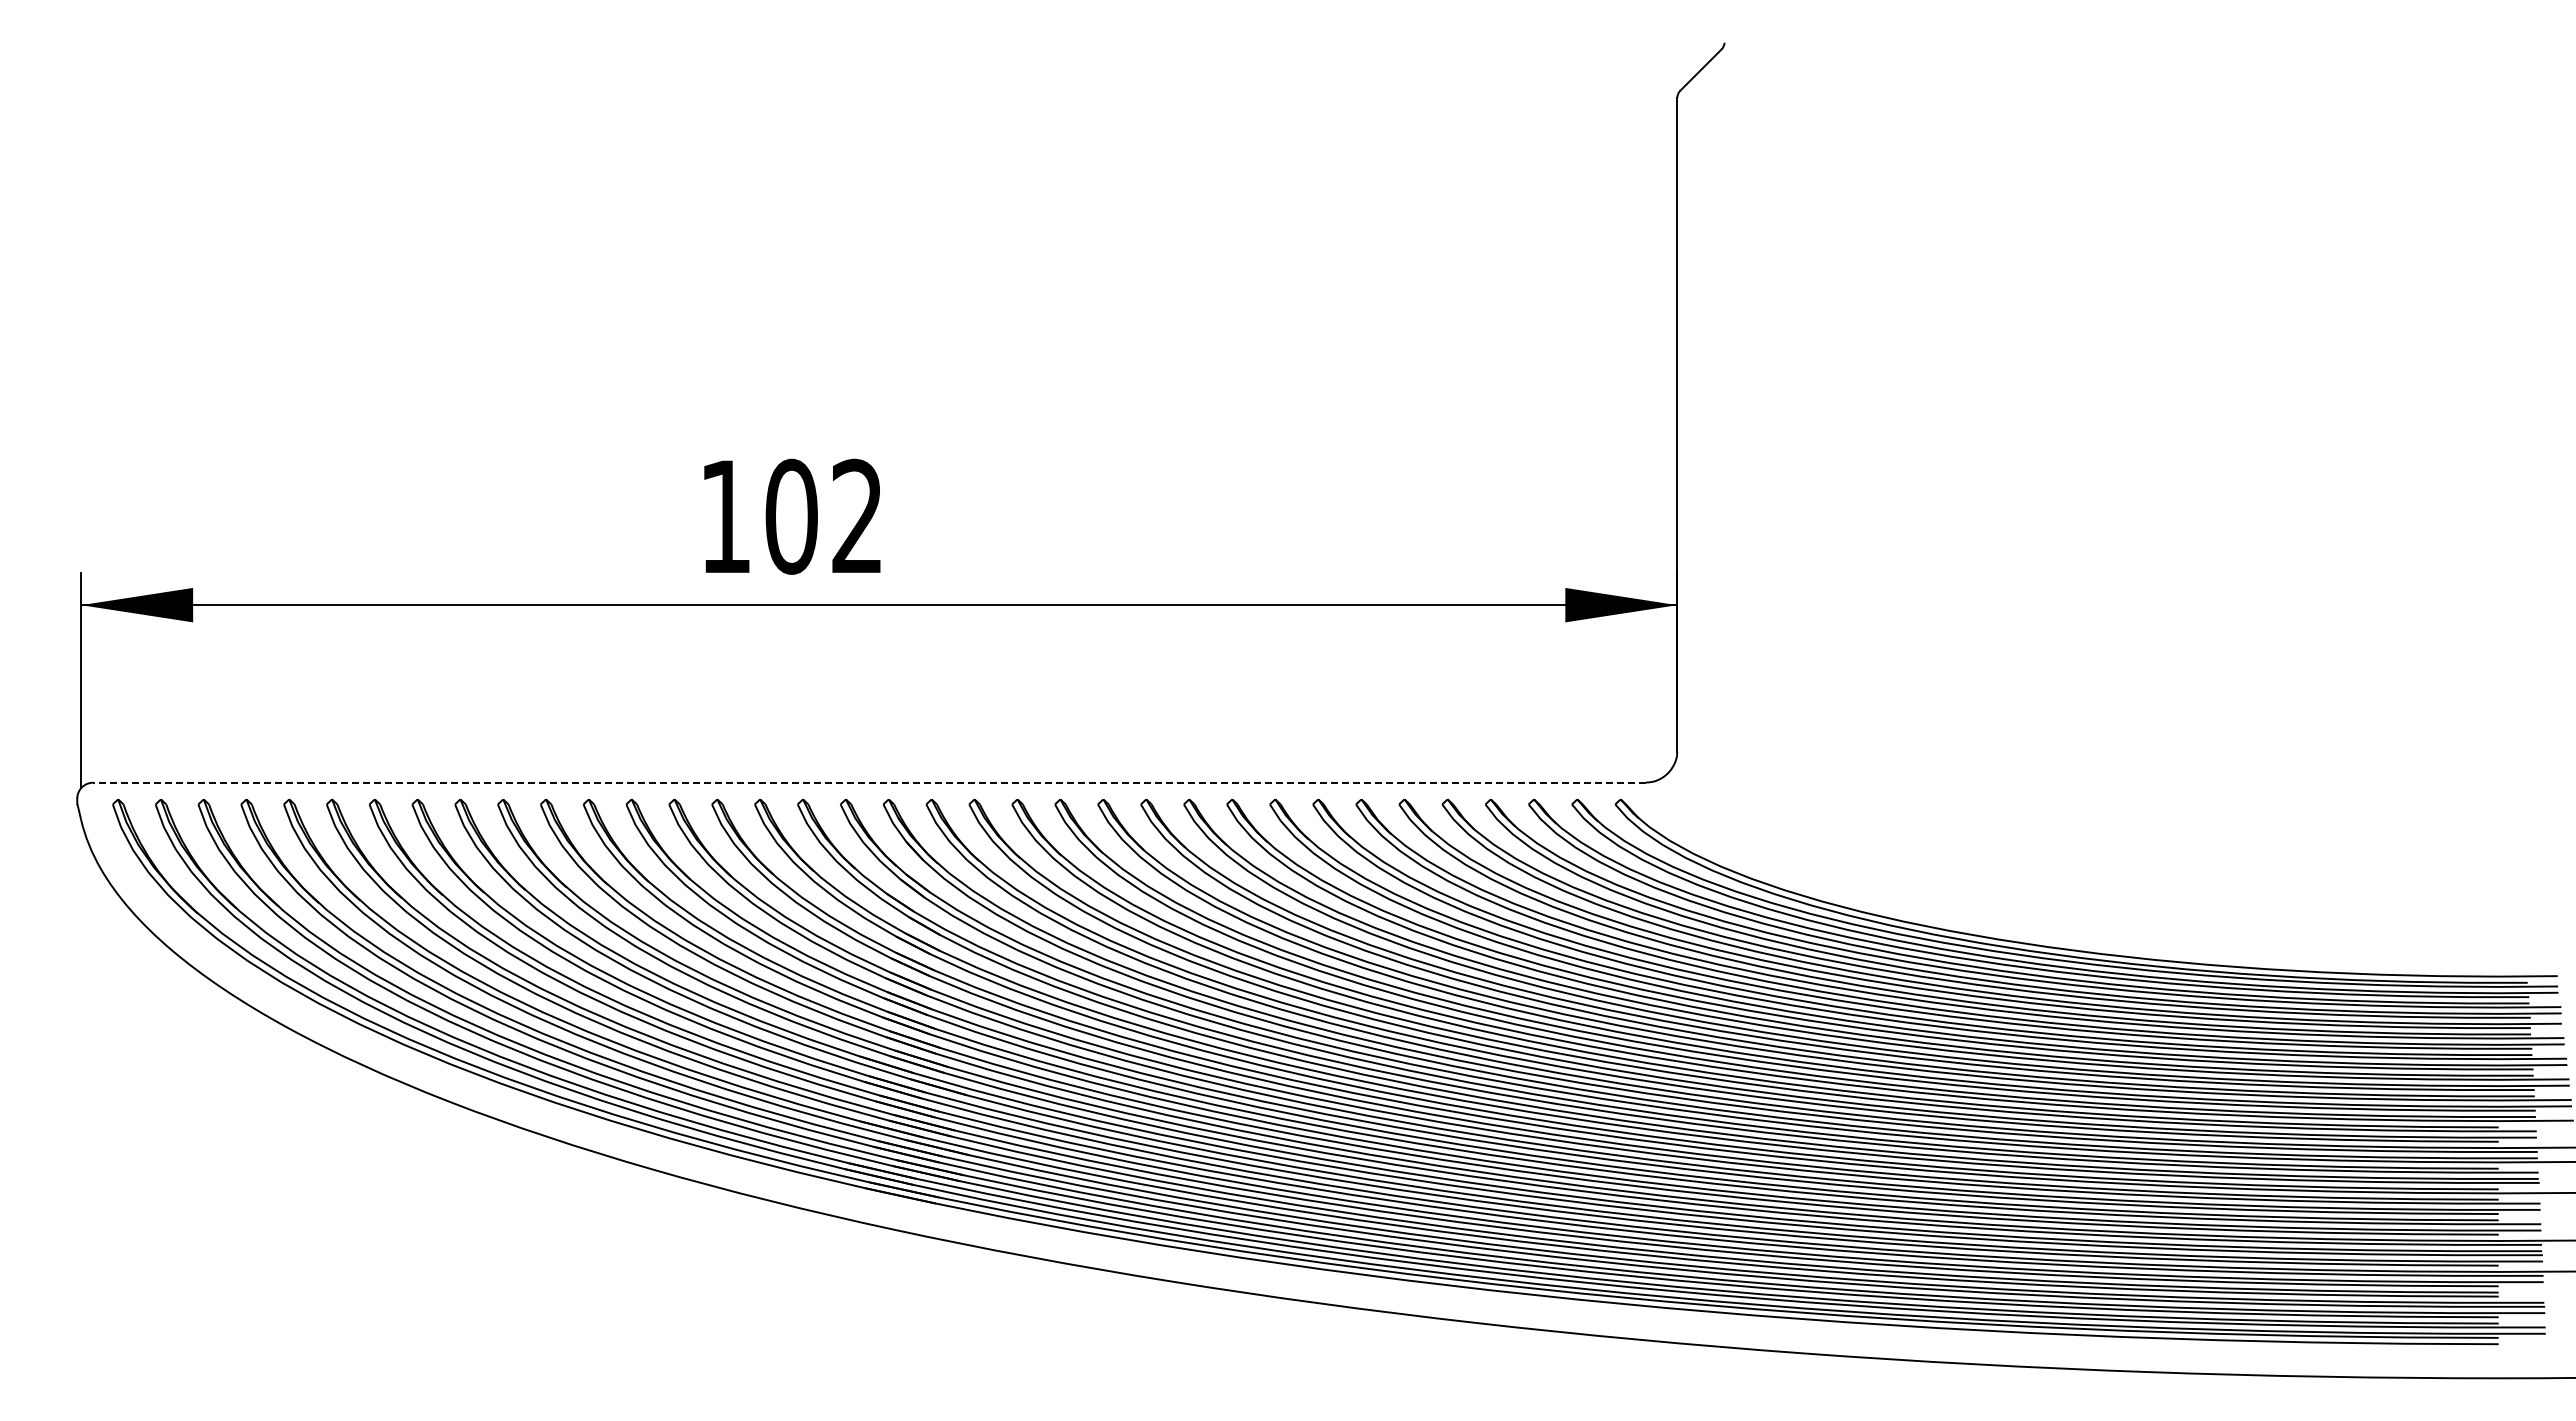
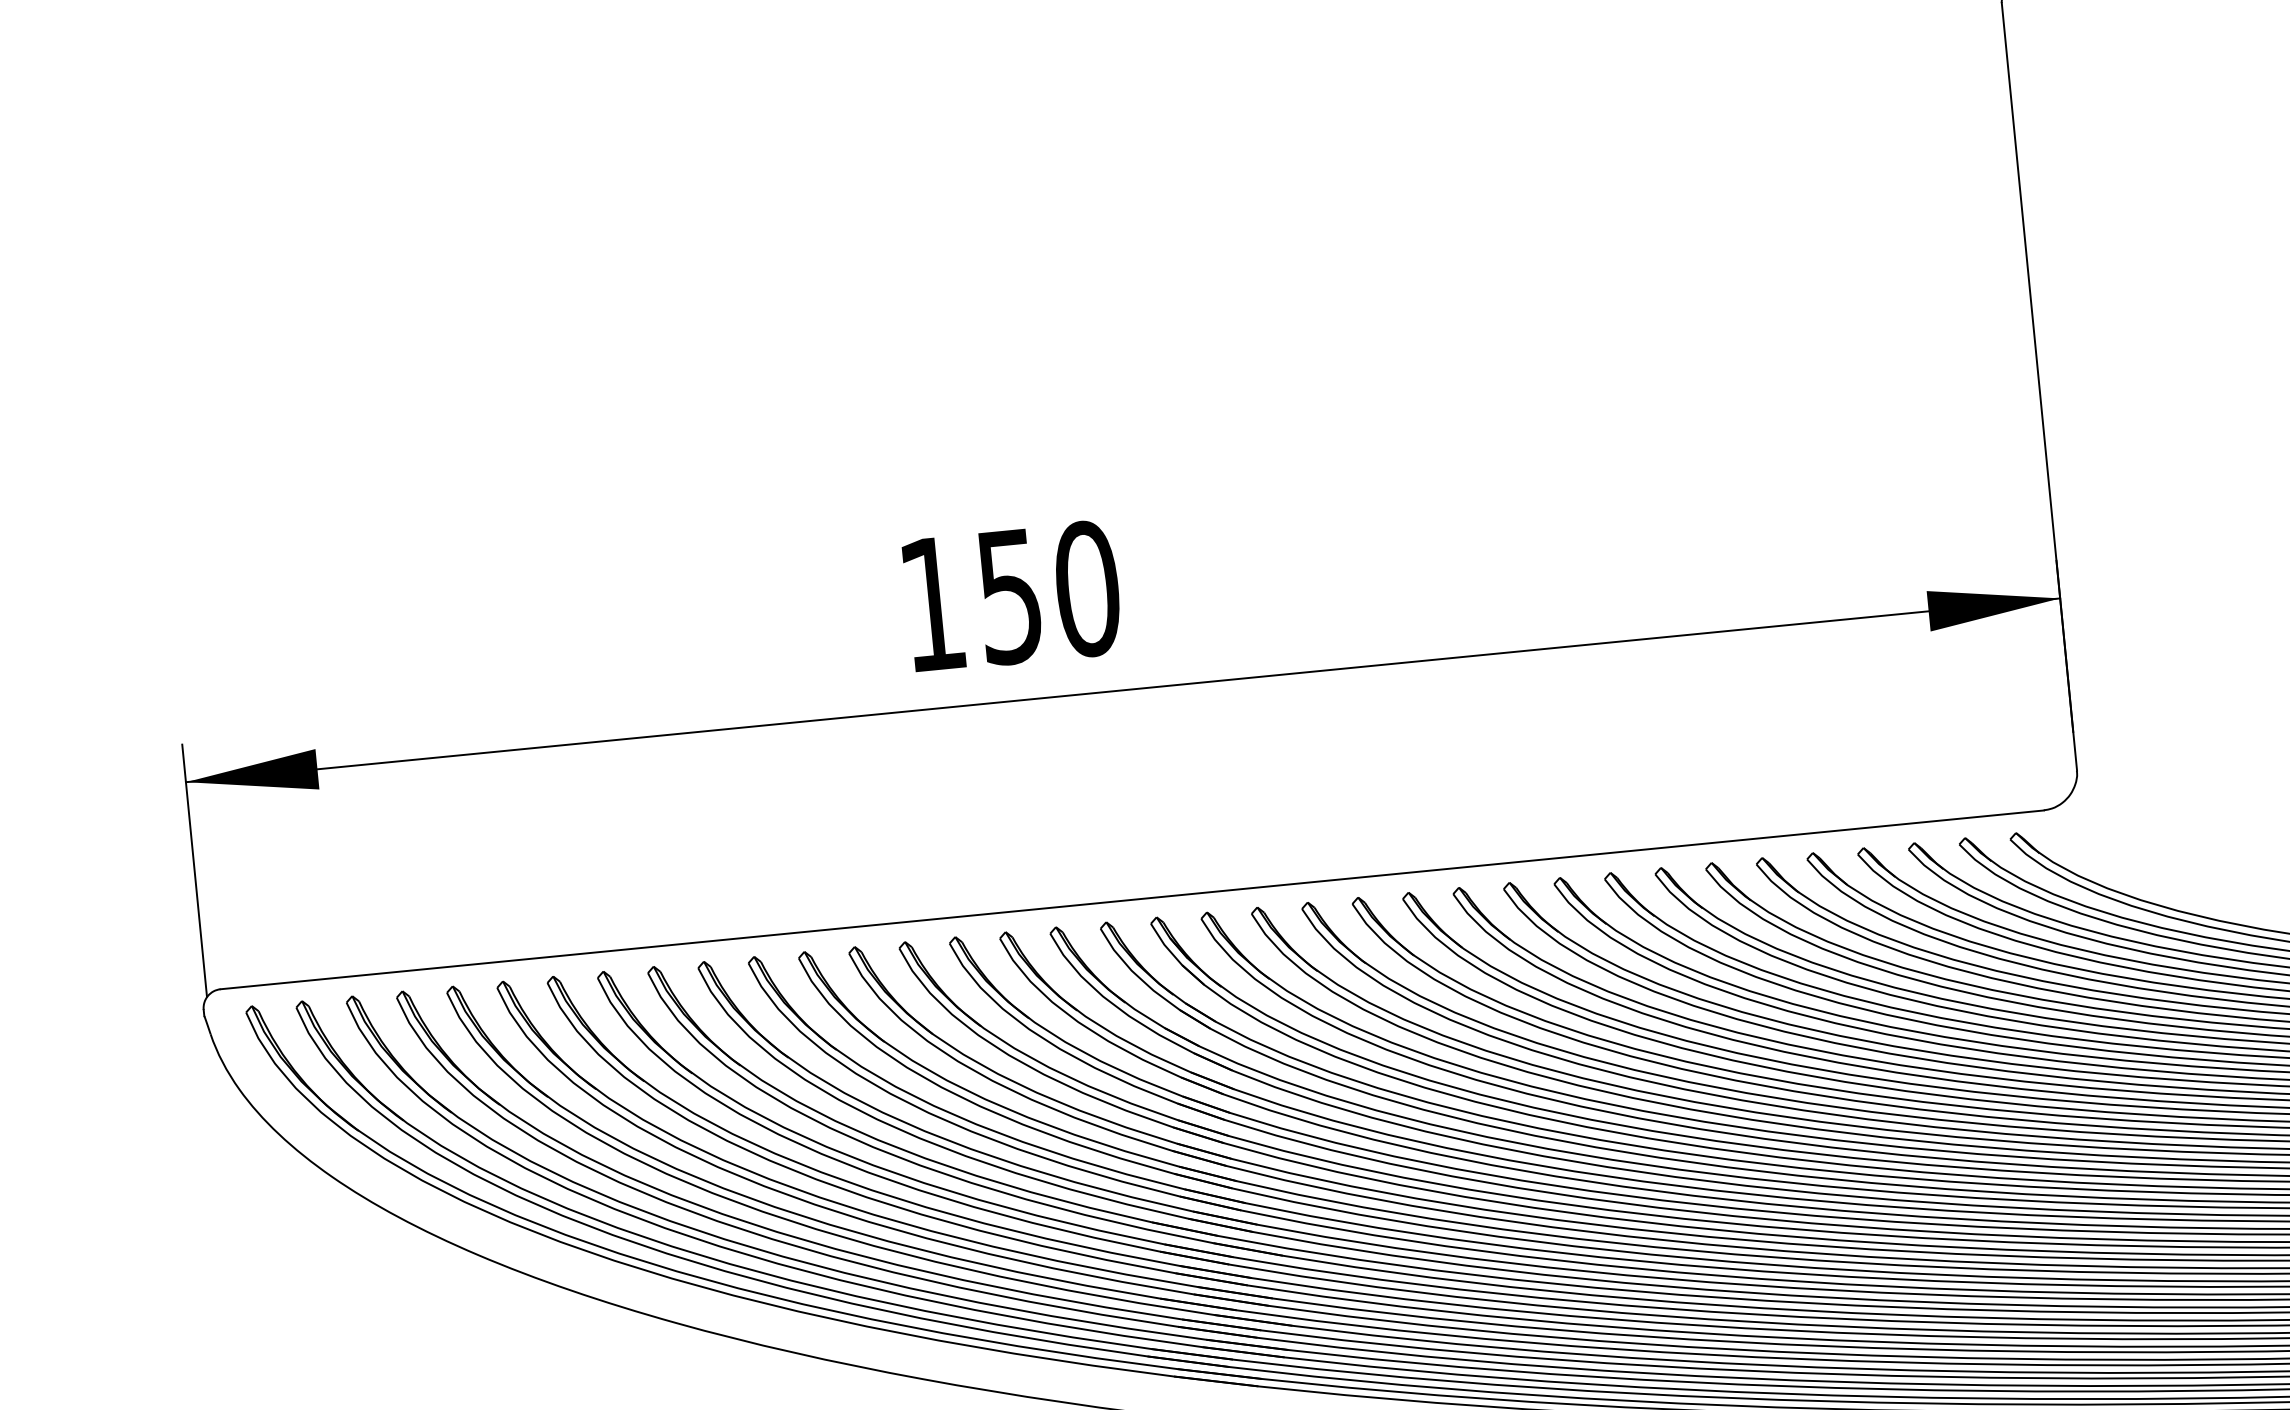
text: (824, 516) -> (1048, 592), 102 -> 150
line: (869, 782) -> (1132, 899), dashed -> solid

